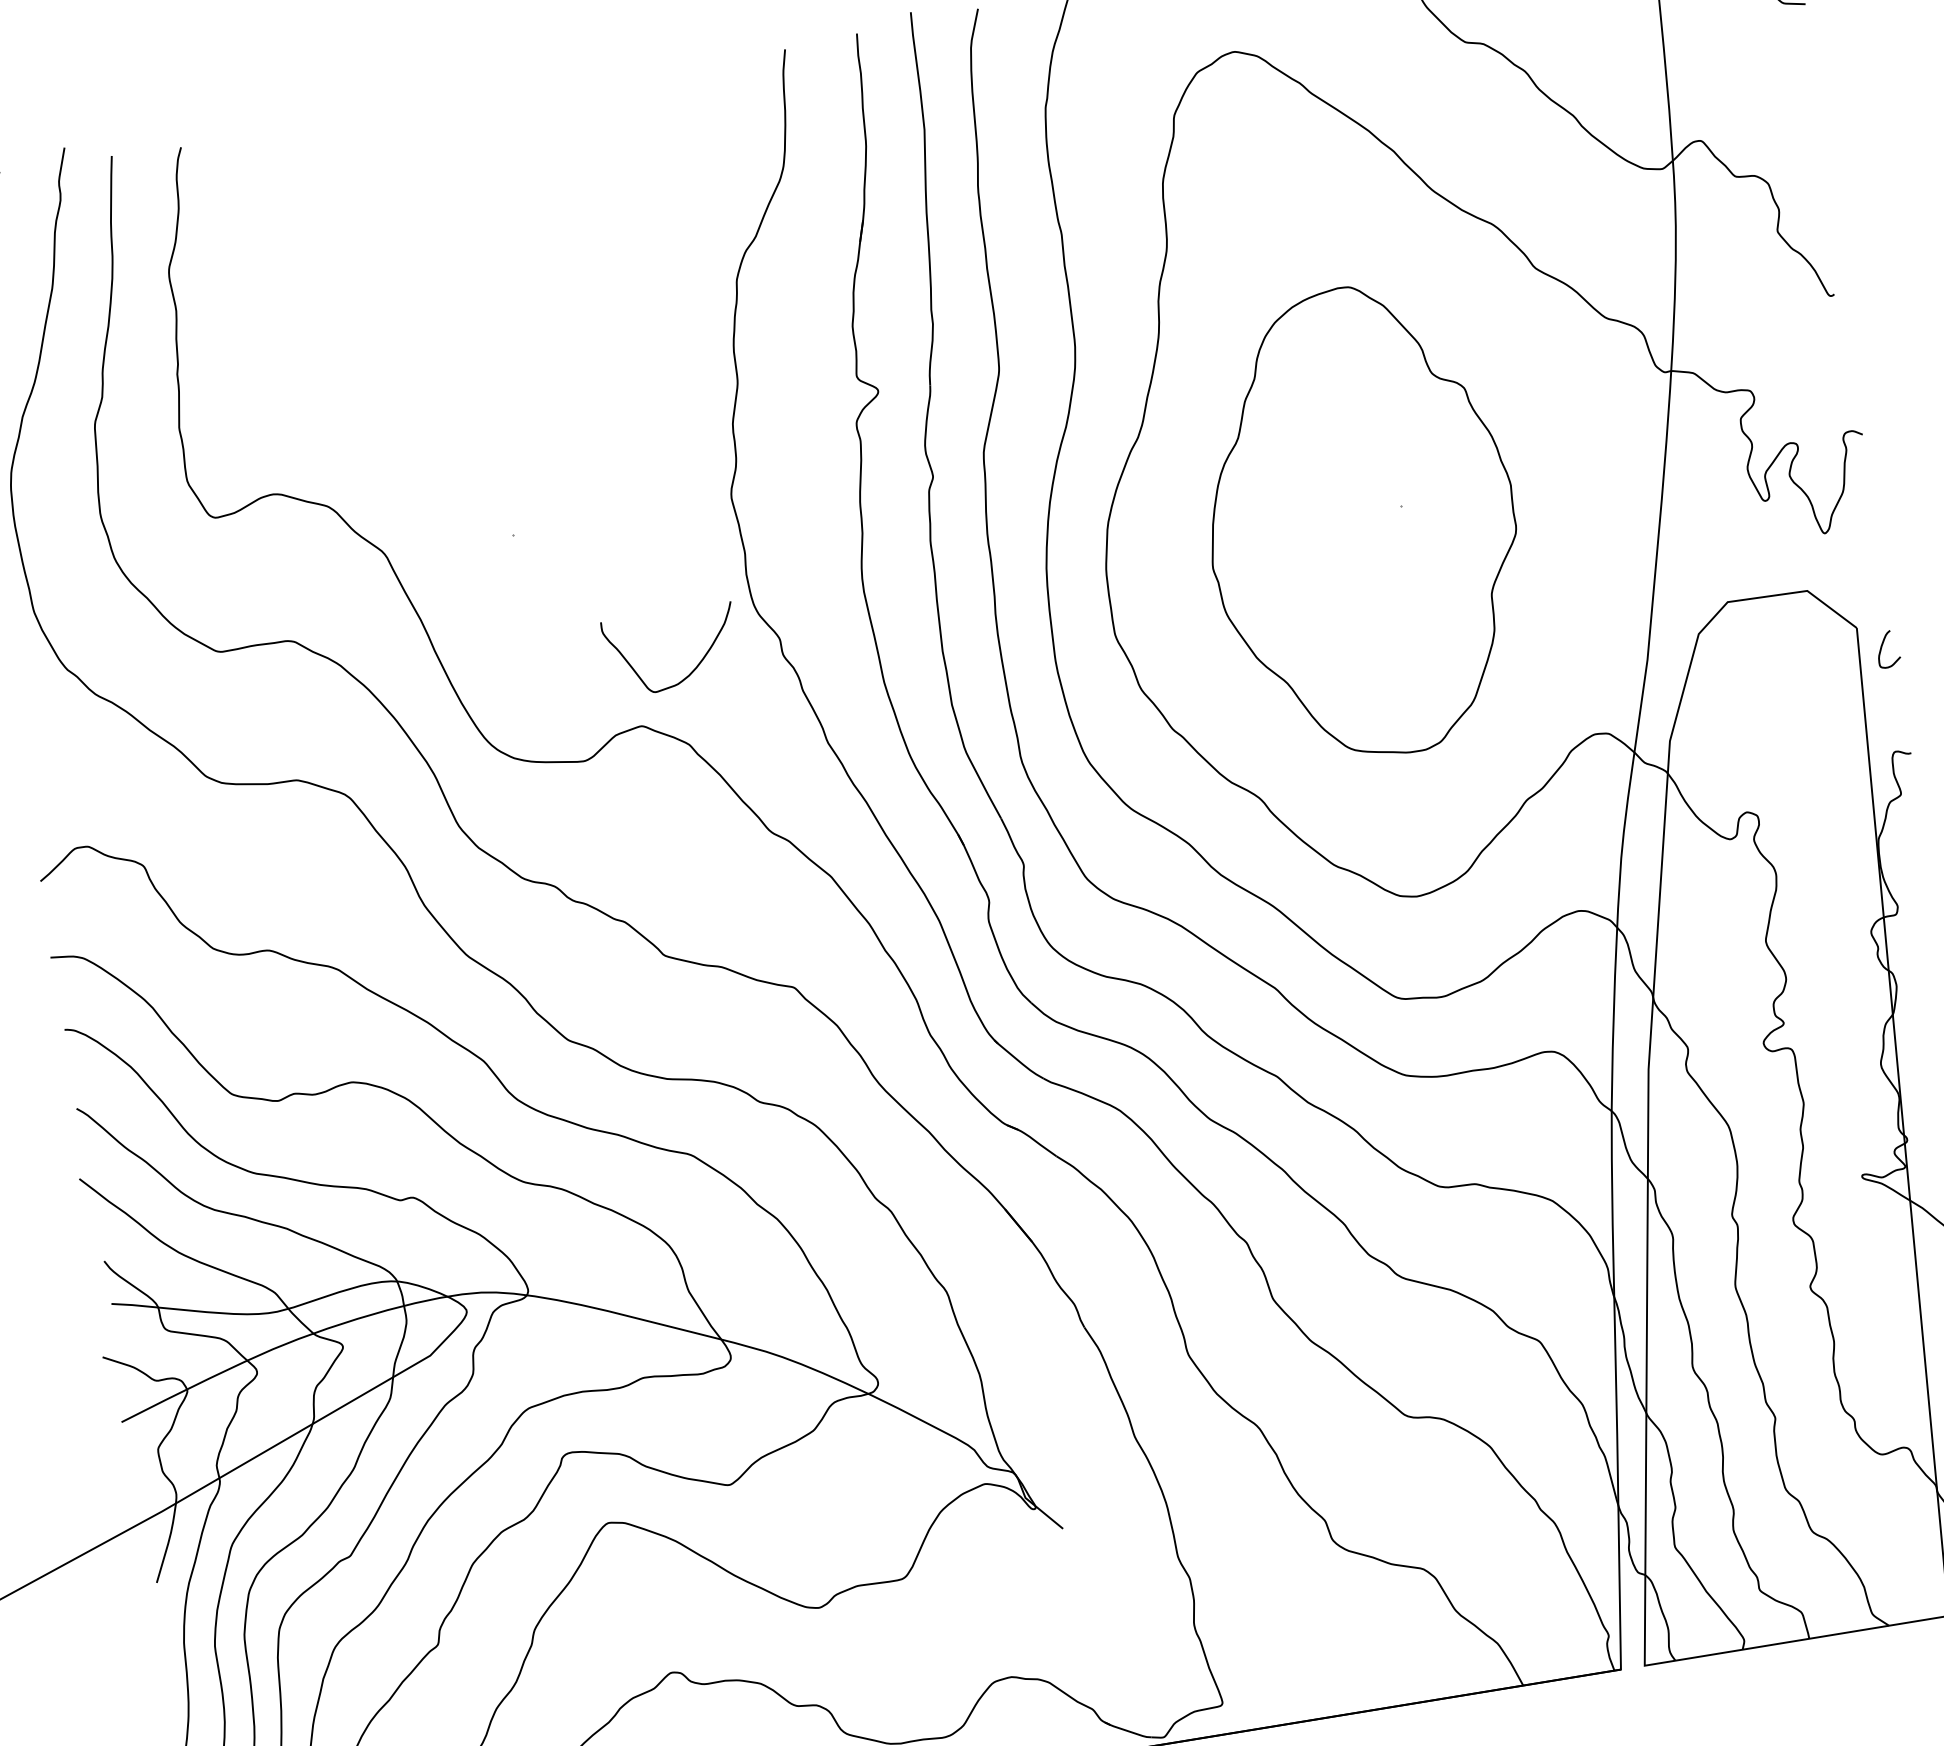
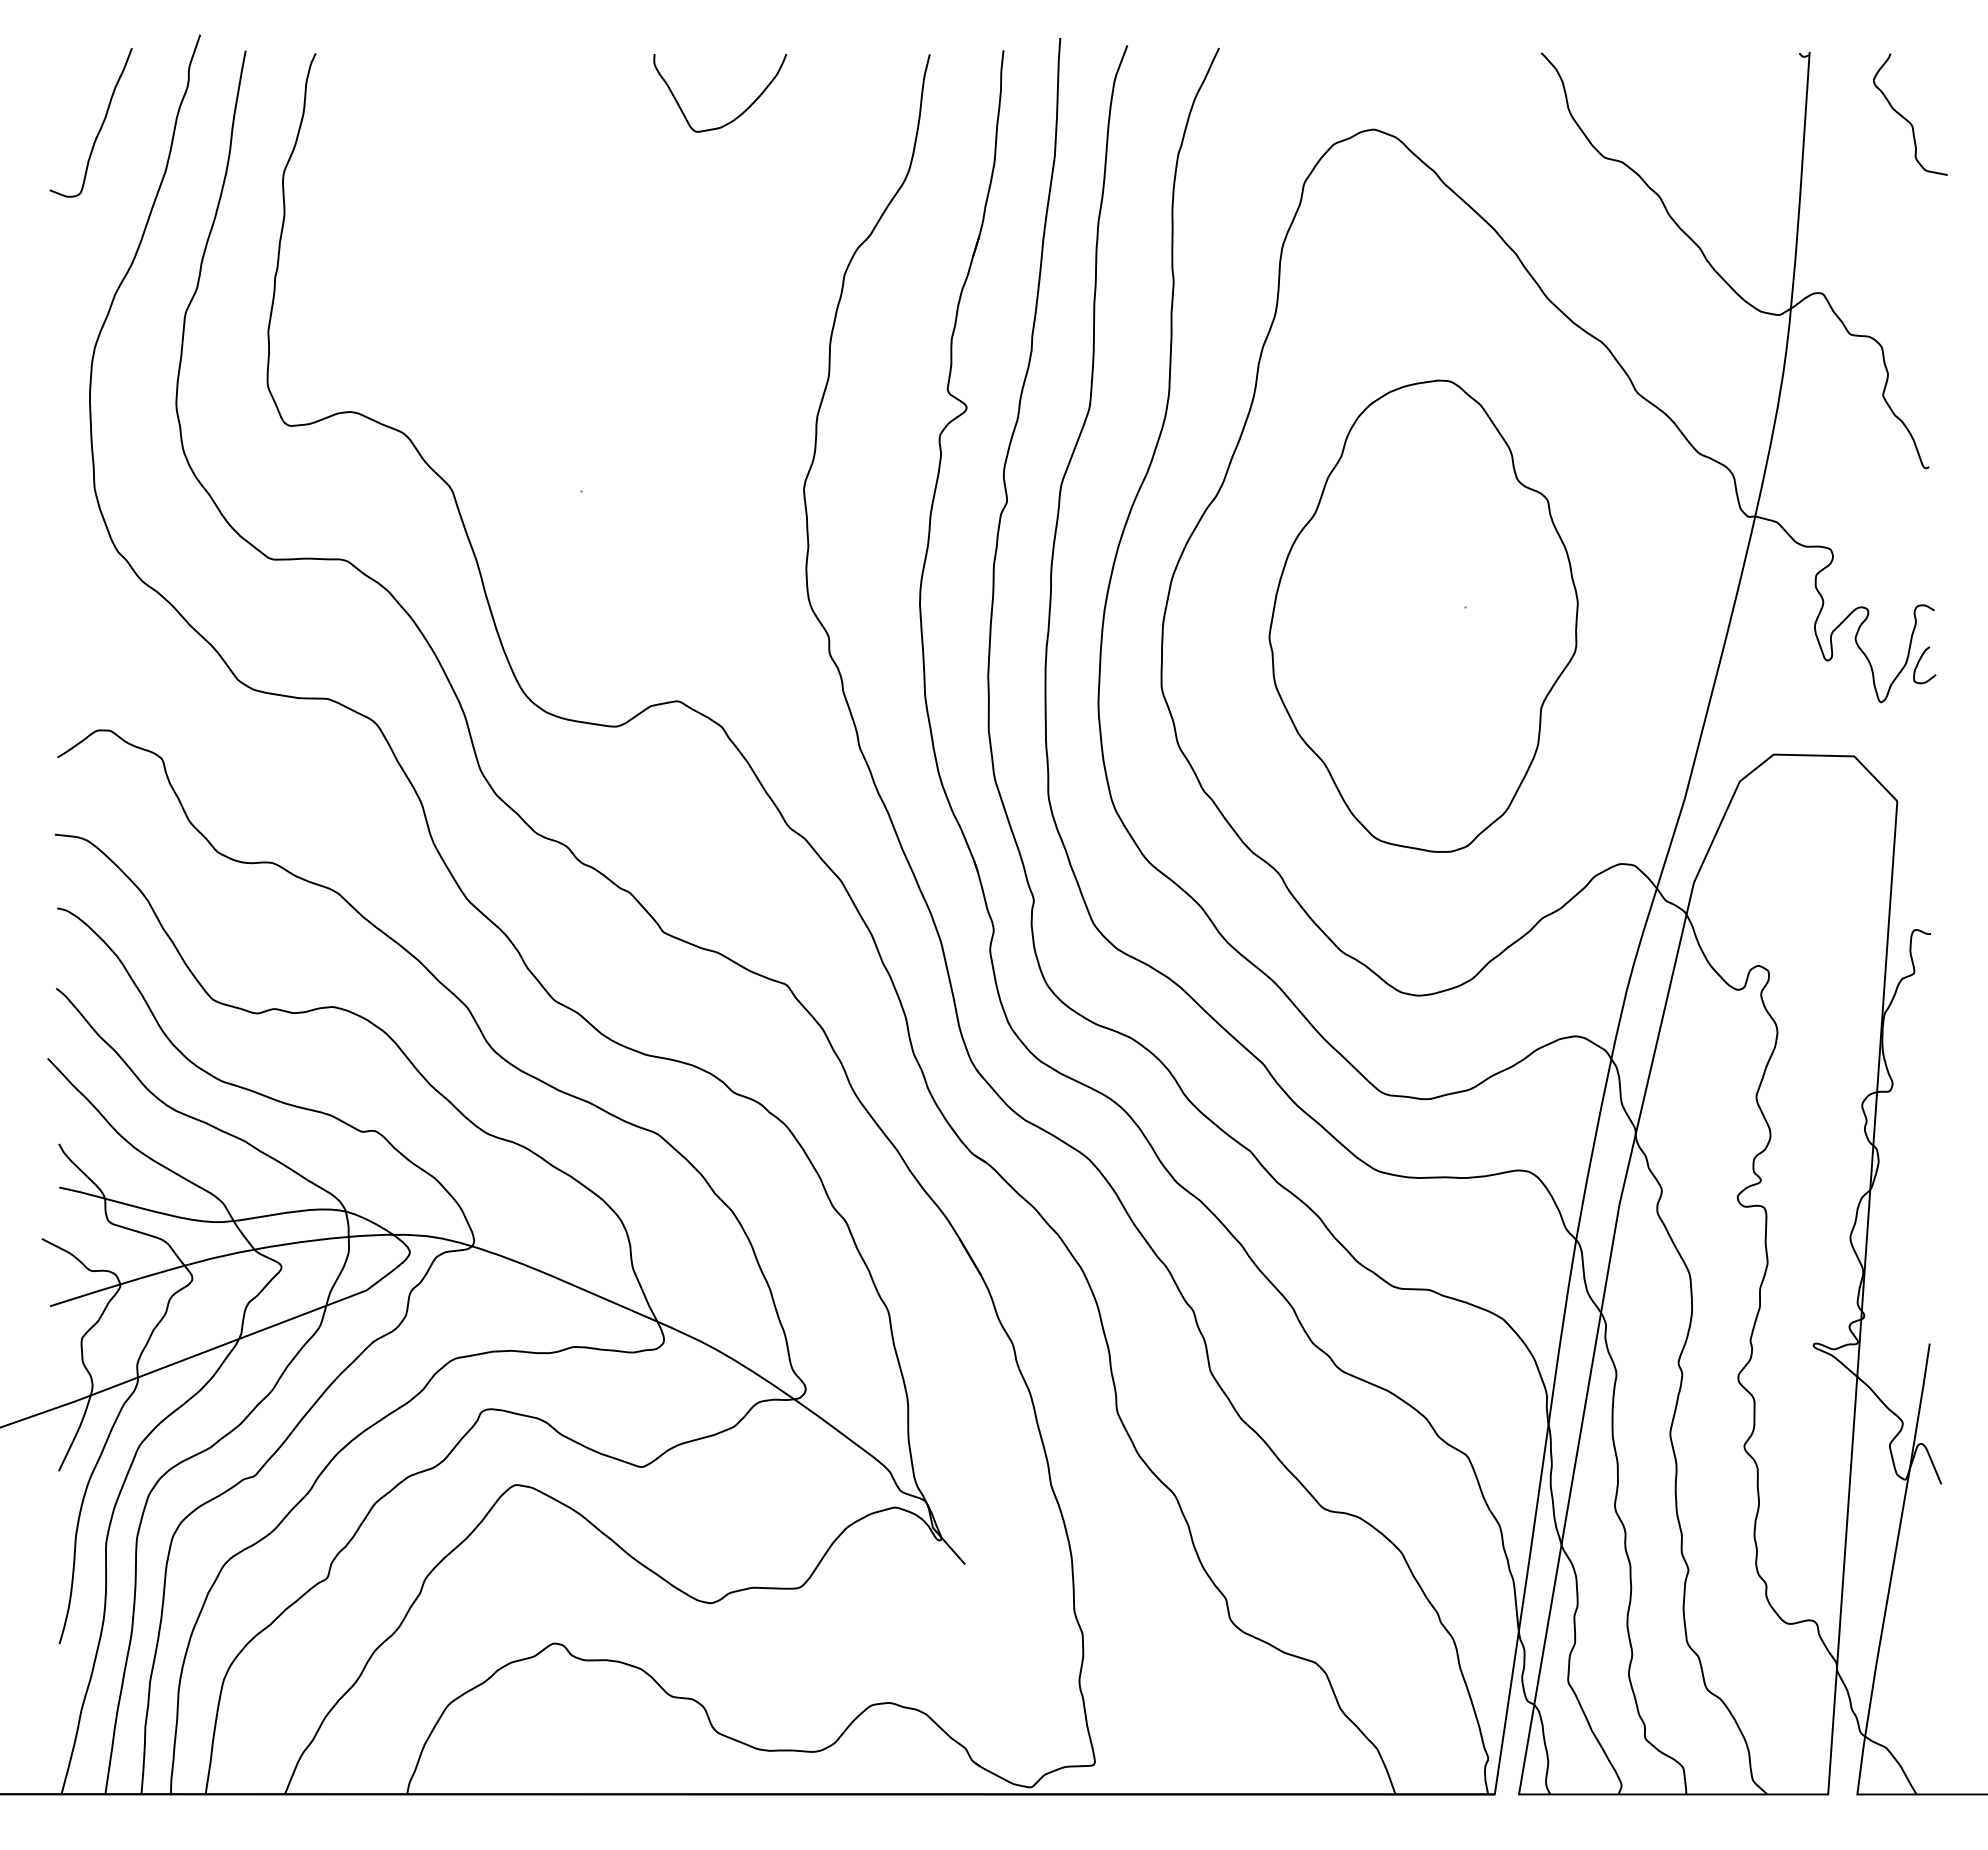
curve: (1882, 647) -> (1919, 662), moved
curve: (690, 671) -> (735, 117), moved

